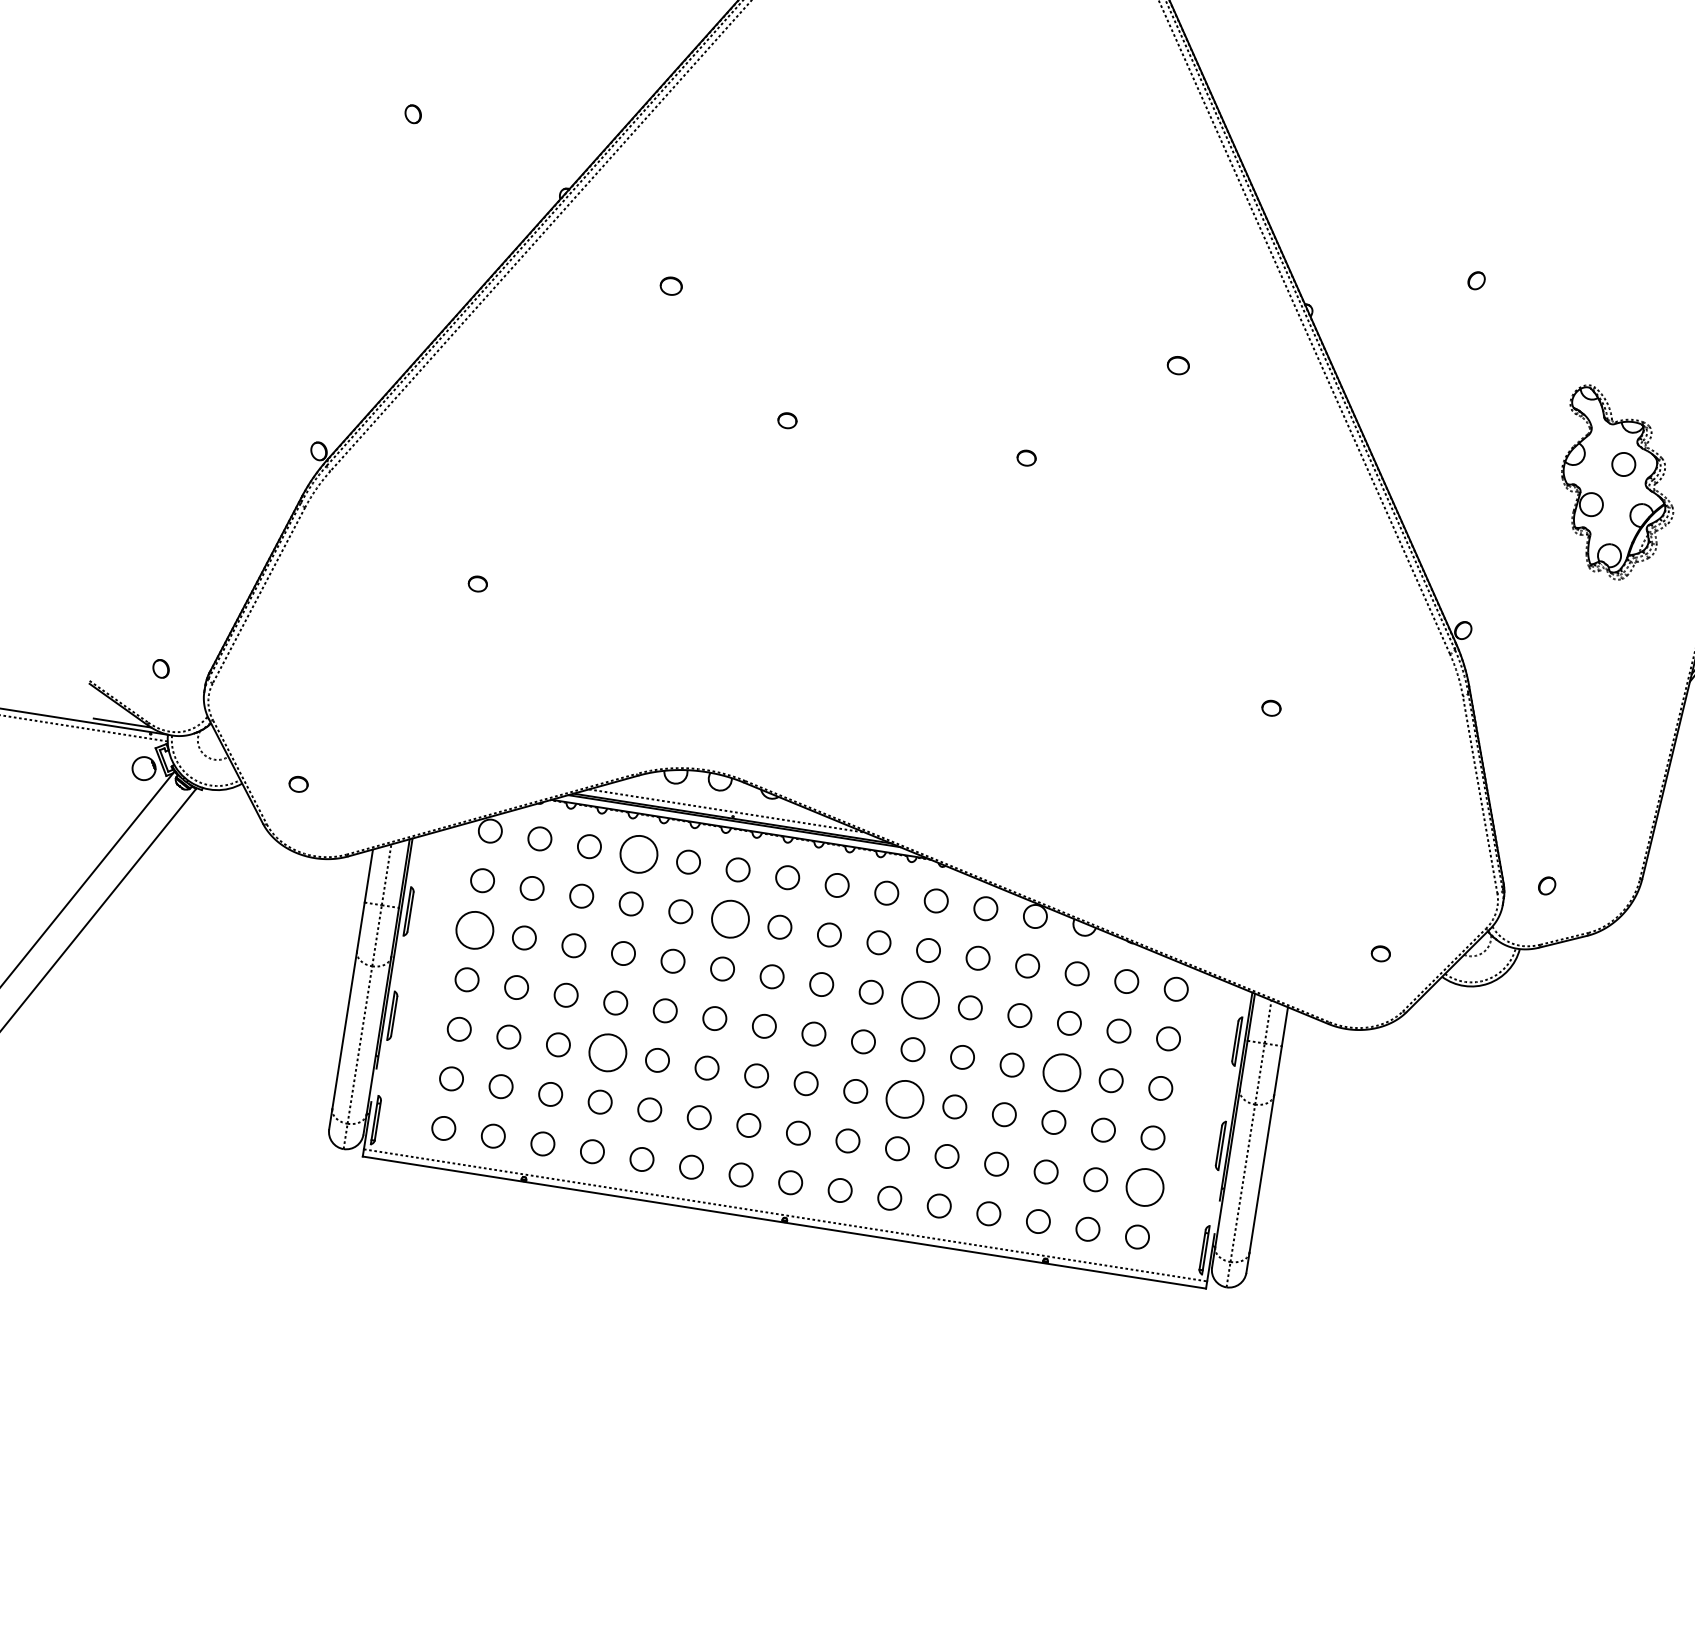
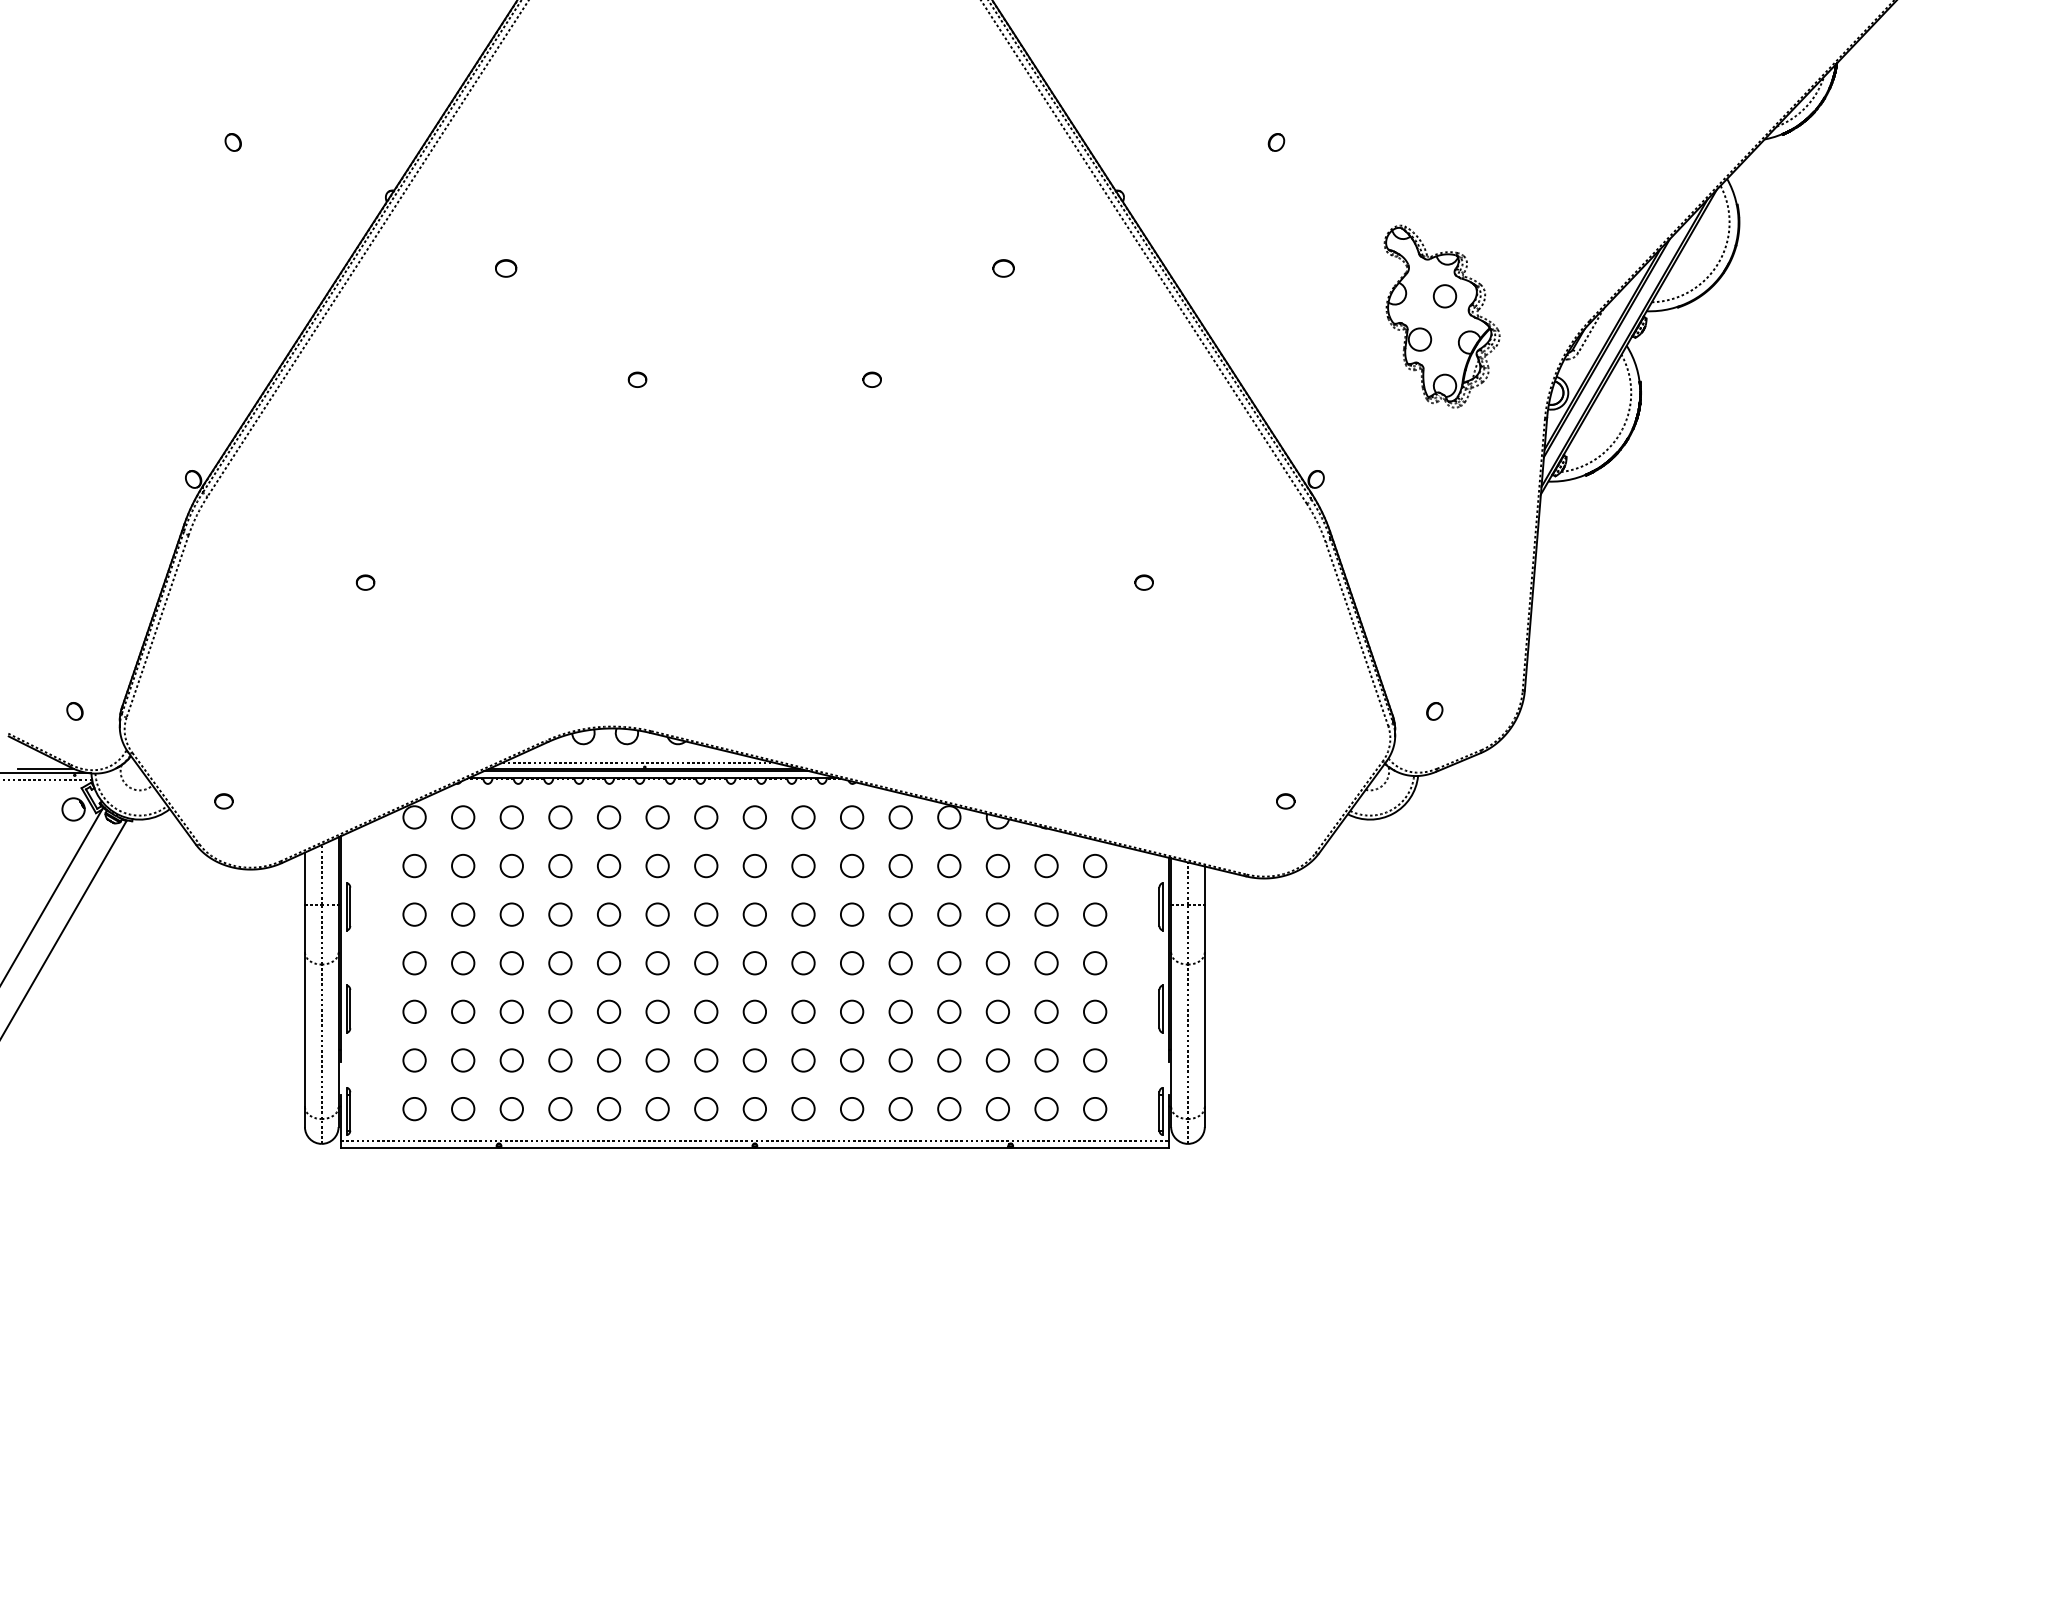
circle: (639, 854) -> (560, 817), size x0.62
circle: (730, 919) -> (657, 866), size x0.62
circle: (474, 930) -> (414, 914), size x0.62
circle: (921, 1000) -> (852, 914), size x0.62
circle: (608, 1052) -> (560, 1011), size x0.62
circle: (1061, 1073) -> (997, 963), size x0.62
circle: (905, 1098) -> (852, 1011), size x0.62
circle: (1145, 1187) -> (1095, 1060), size x0.62

